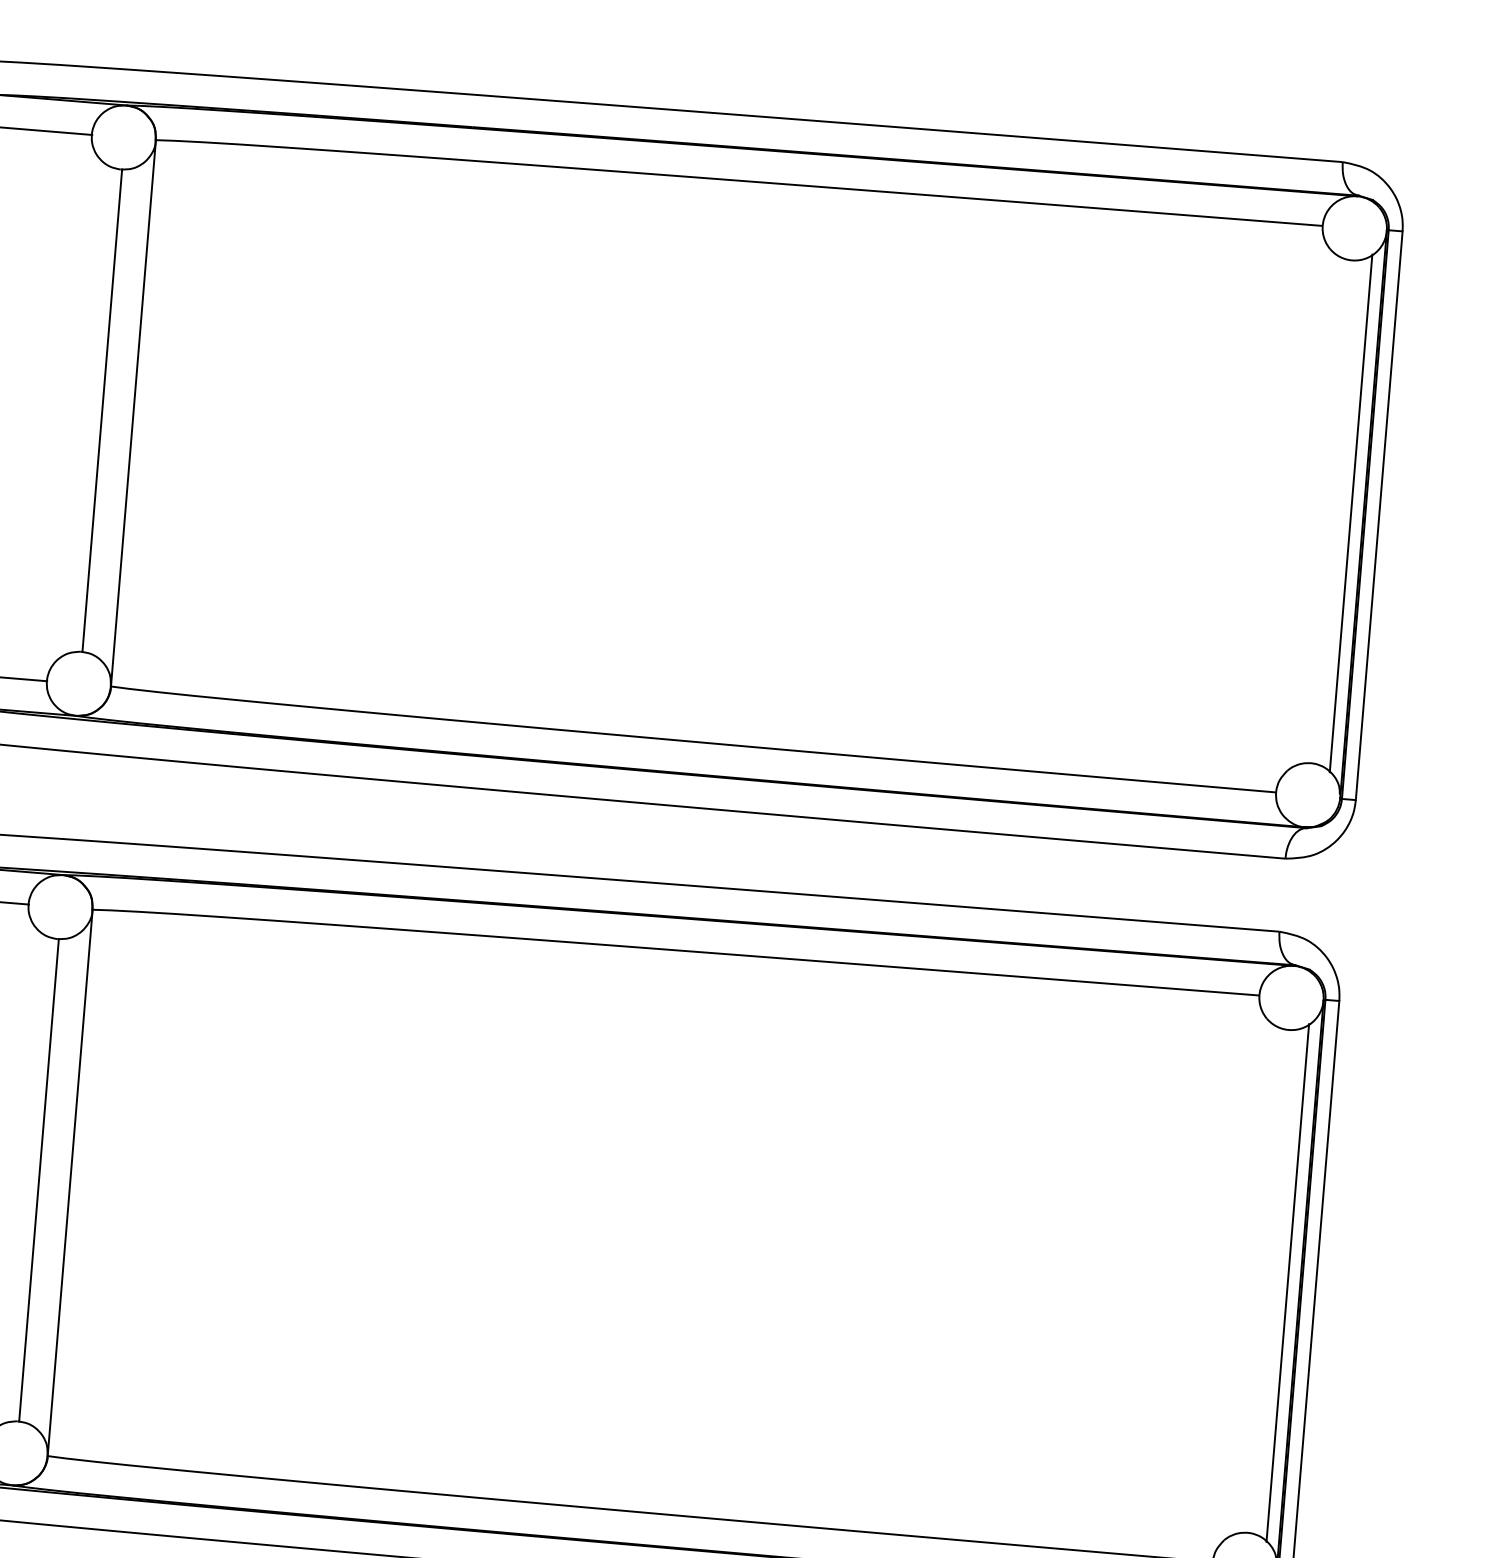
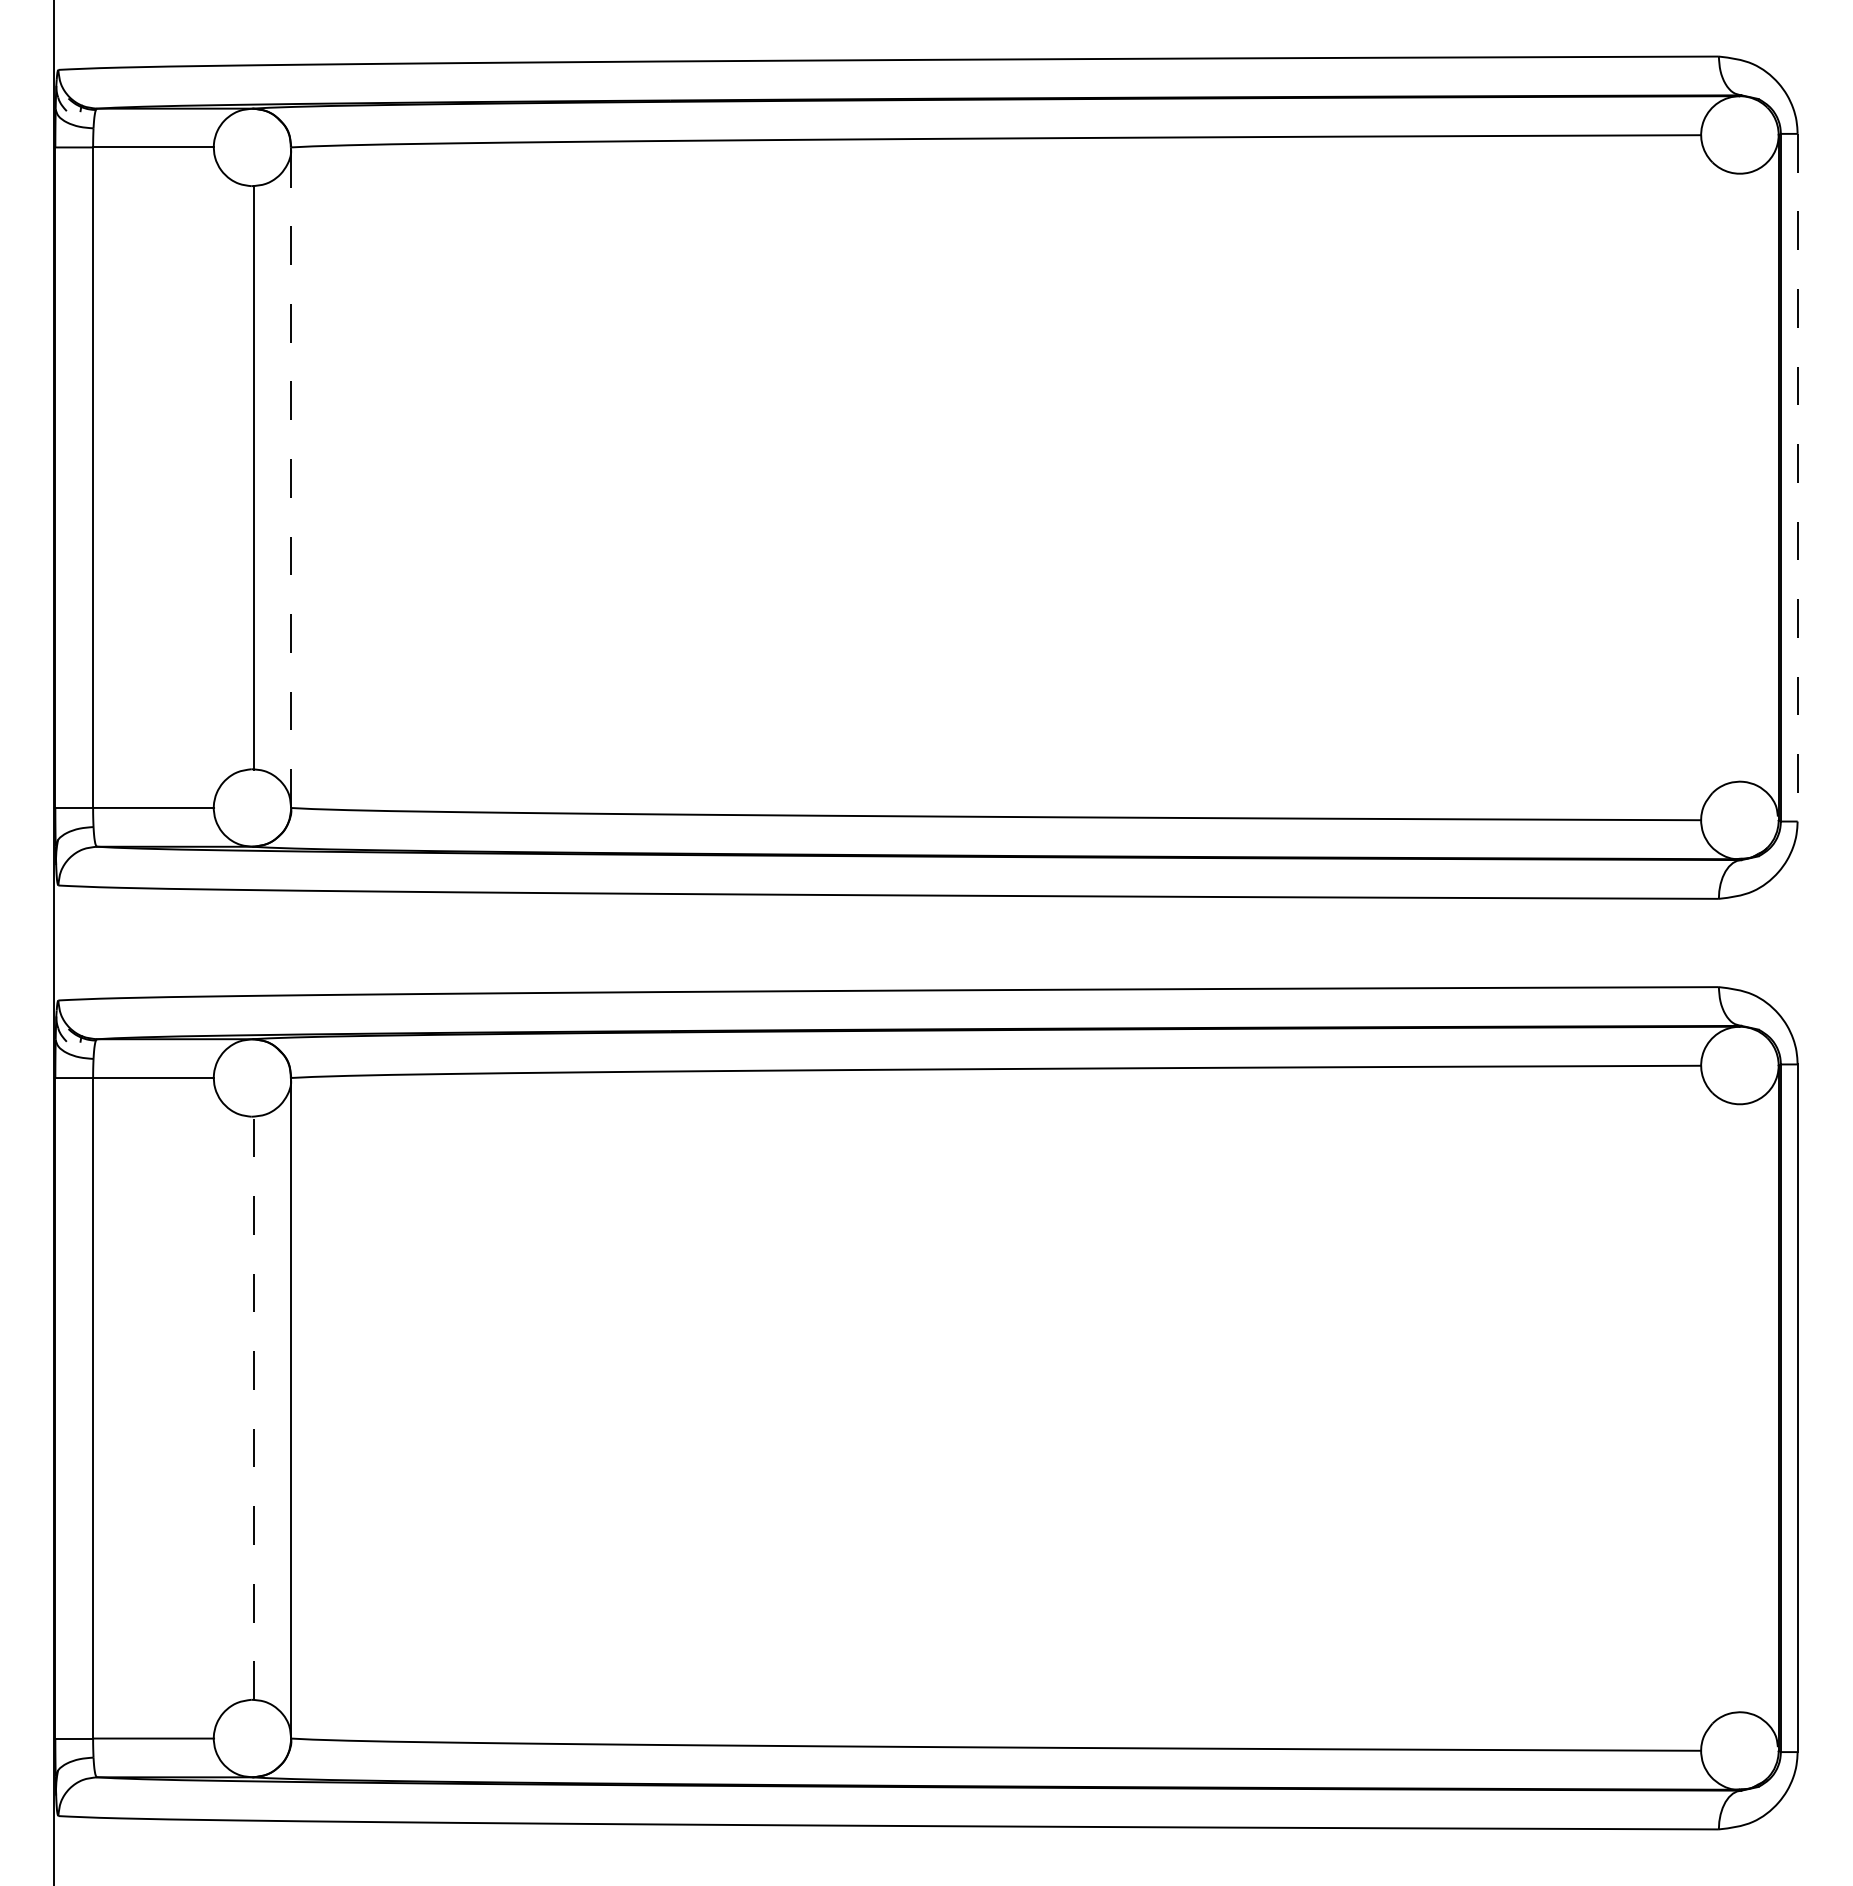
line: (133, 413) -> (291, 477), solid -> dashed
line: (1351, 513) -> (1763, 477), removed
line: (1379, 515) -> (1797, 477), solid -> dashed
line: (38, 1180) -> (253, 1408), solid -> dashed
line: (1287, 1283) -> (1763, 1408), removed

